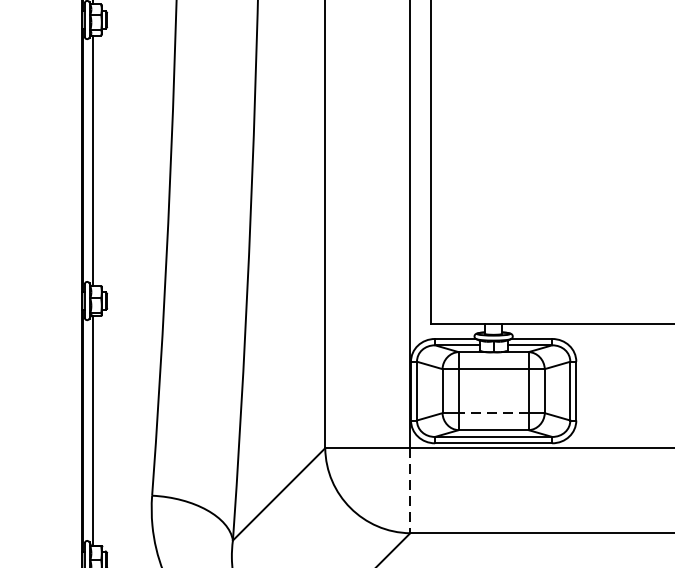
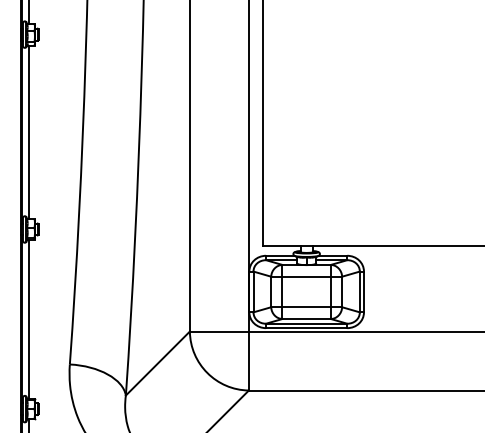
line: (493, 413) -> (306, 307), dashed -> solid
line: (409, 491) -> (248, 361), dashed -> solid

